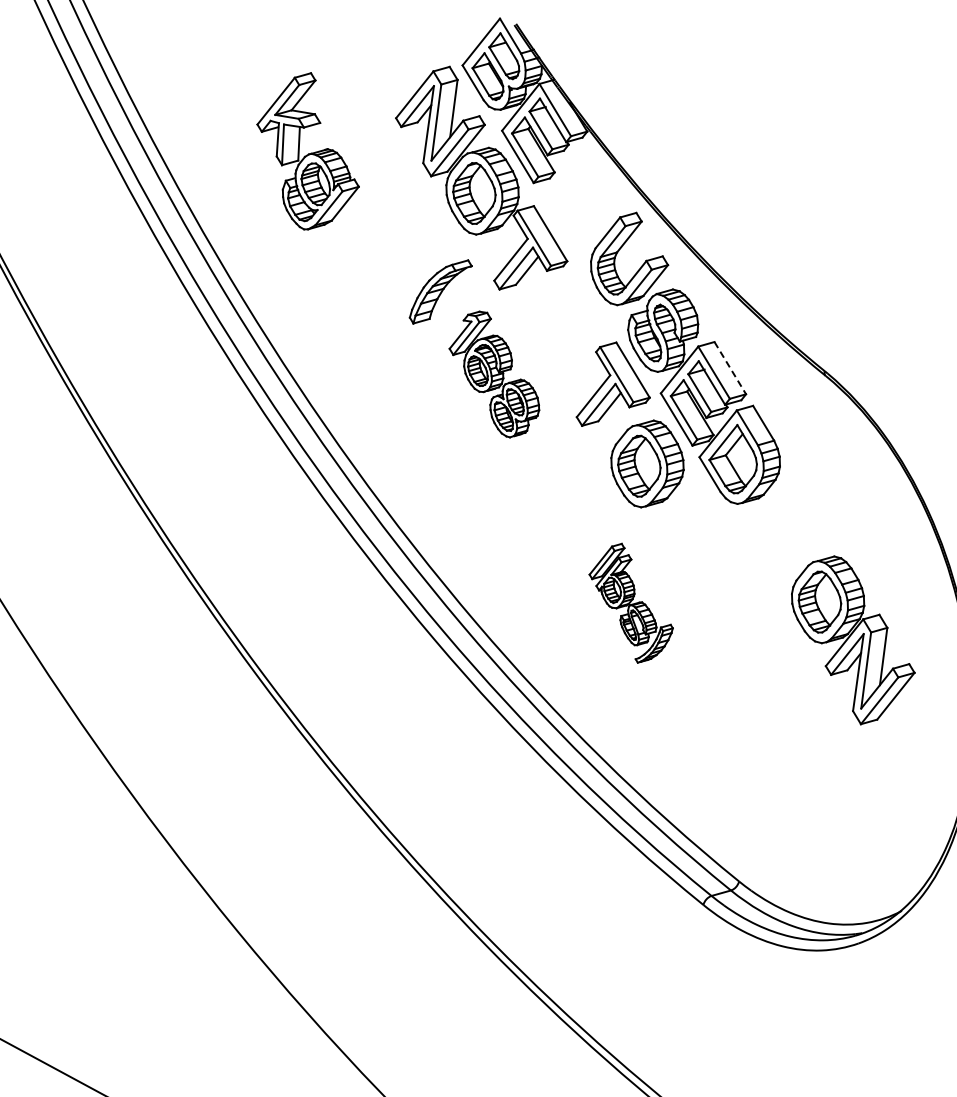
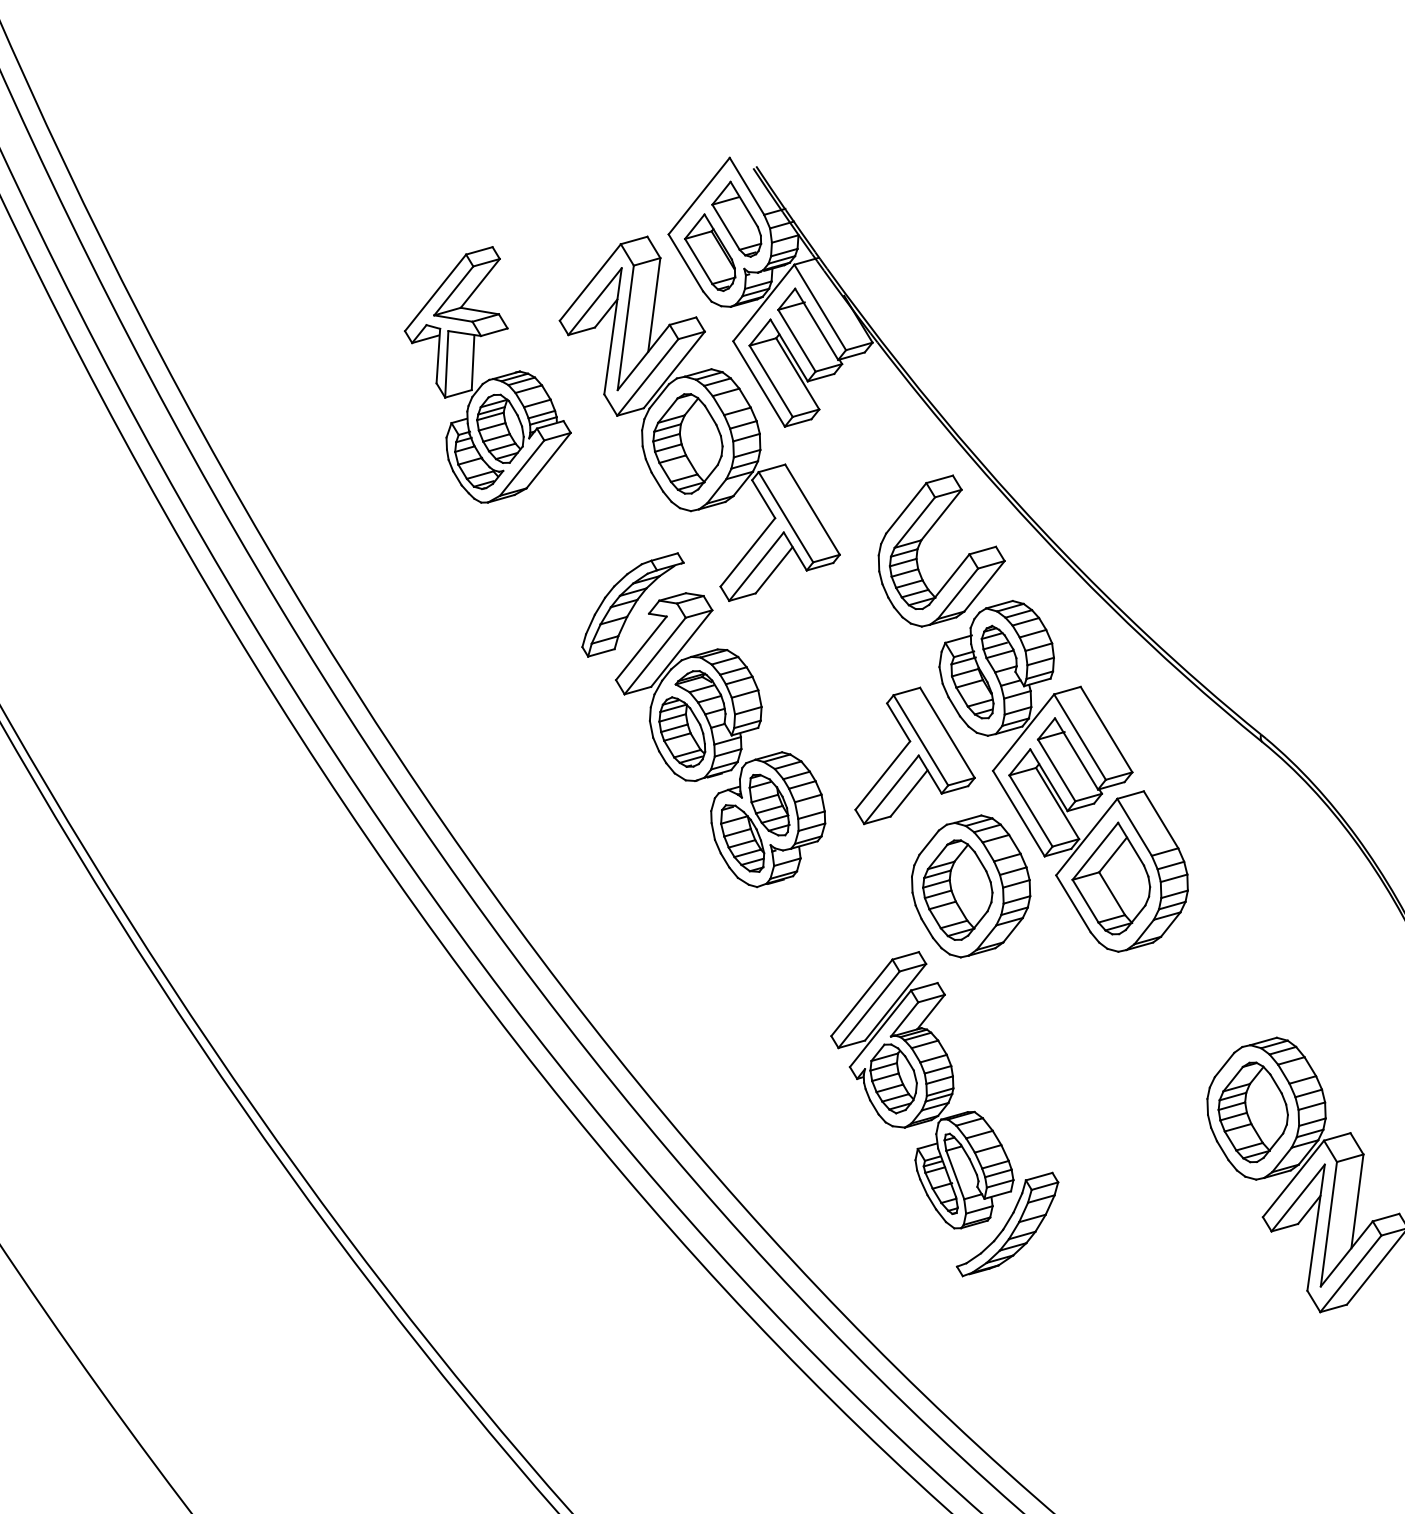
part: (307, 151) -> (486, 375), moved
line: (730, 368) -> (1106, 730), dashed -> solid
part: (494, 374) -> (720, 740), size x1.43
part: (630, 603) -> (943, 1114), size x1.67

